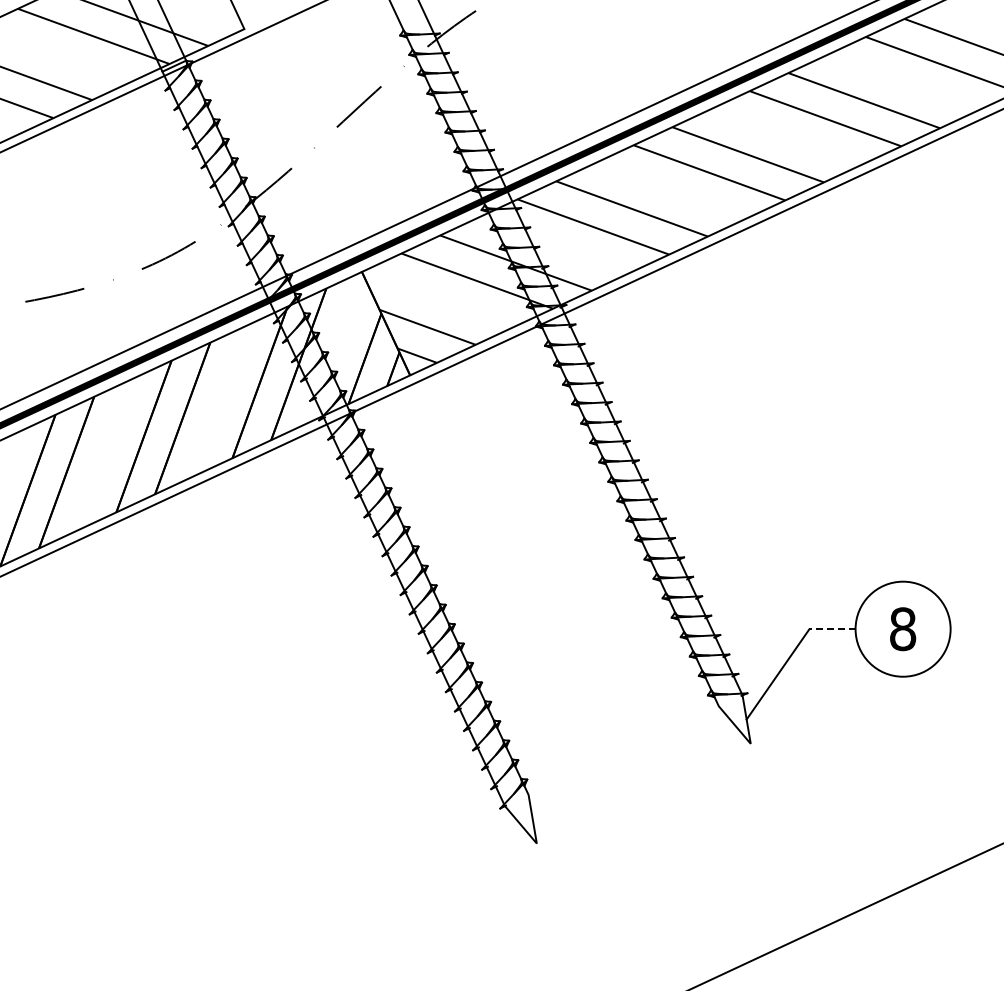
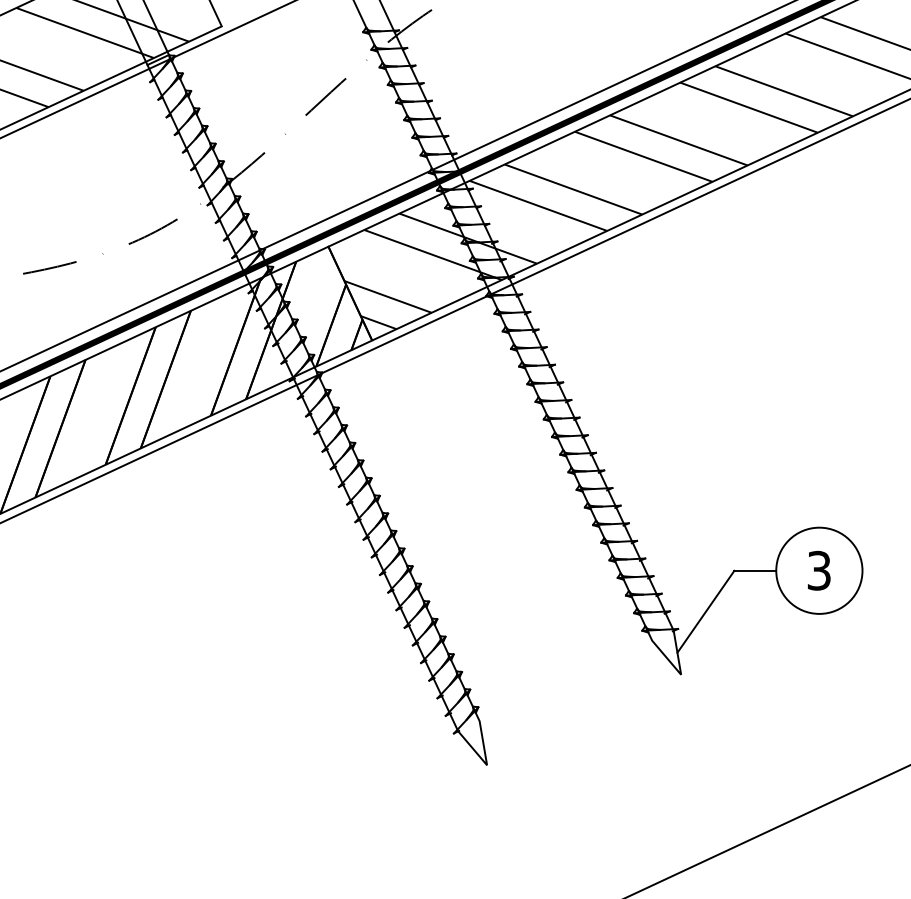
line: (832, 629) -> (755, 571), dashed -> solid
text: (903, 629) -> (819, 571), 8 -> 3

